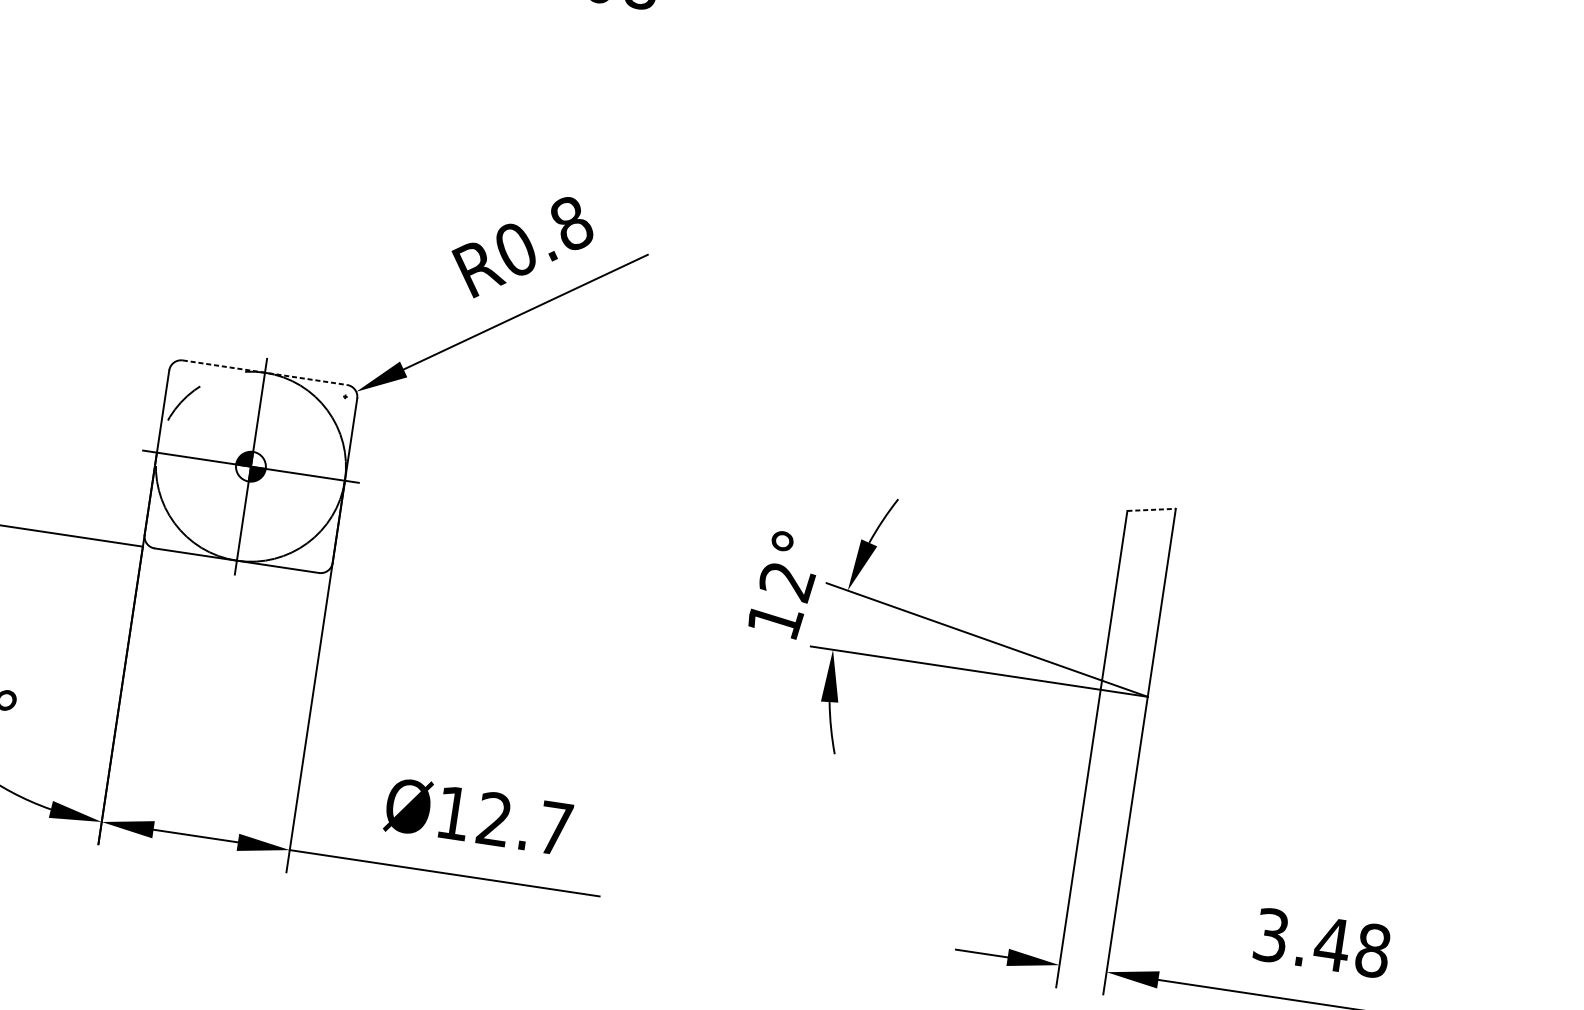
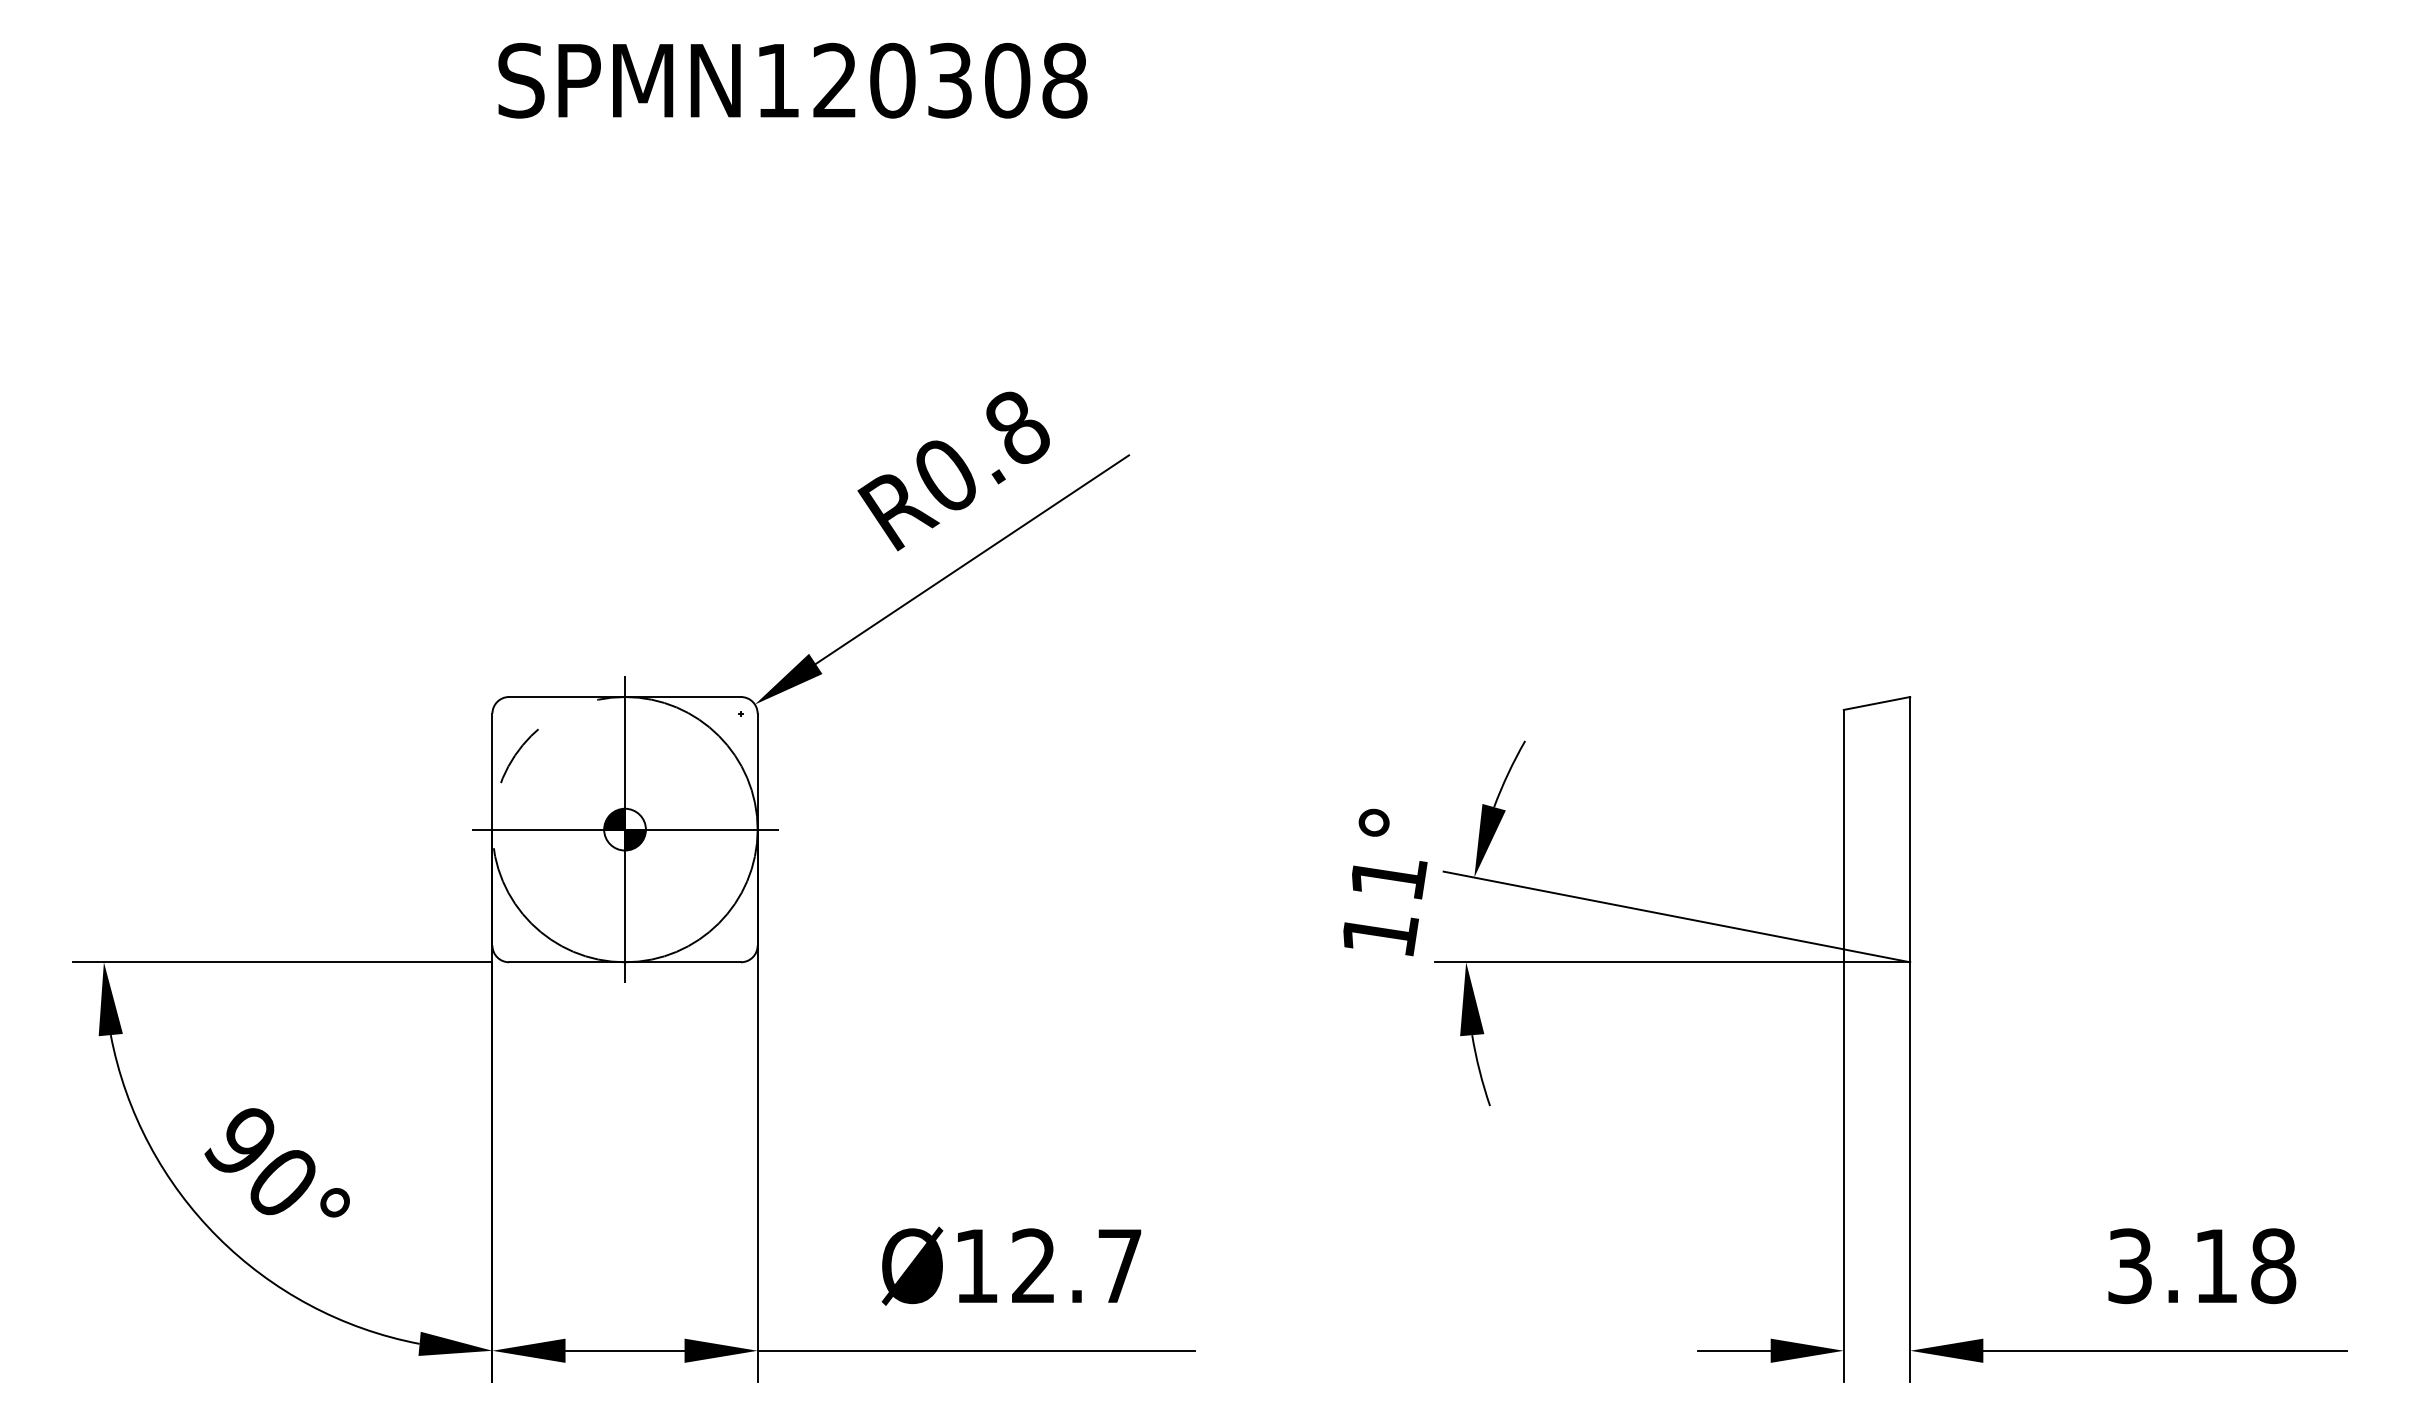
line: (265, 373) -> (625, 697), dashed -> solid
line: (1151, 509) -> (1877, 703), dashed -> solid
text: (786, 582) -> (1388, 879), 12° -> 11°
text: (1331, 944) -> (2215, 1265), 3.48 -> 3.18

